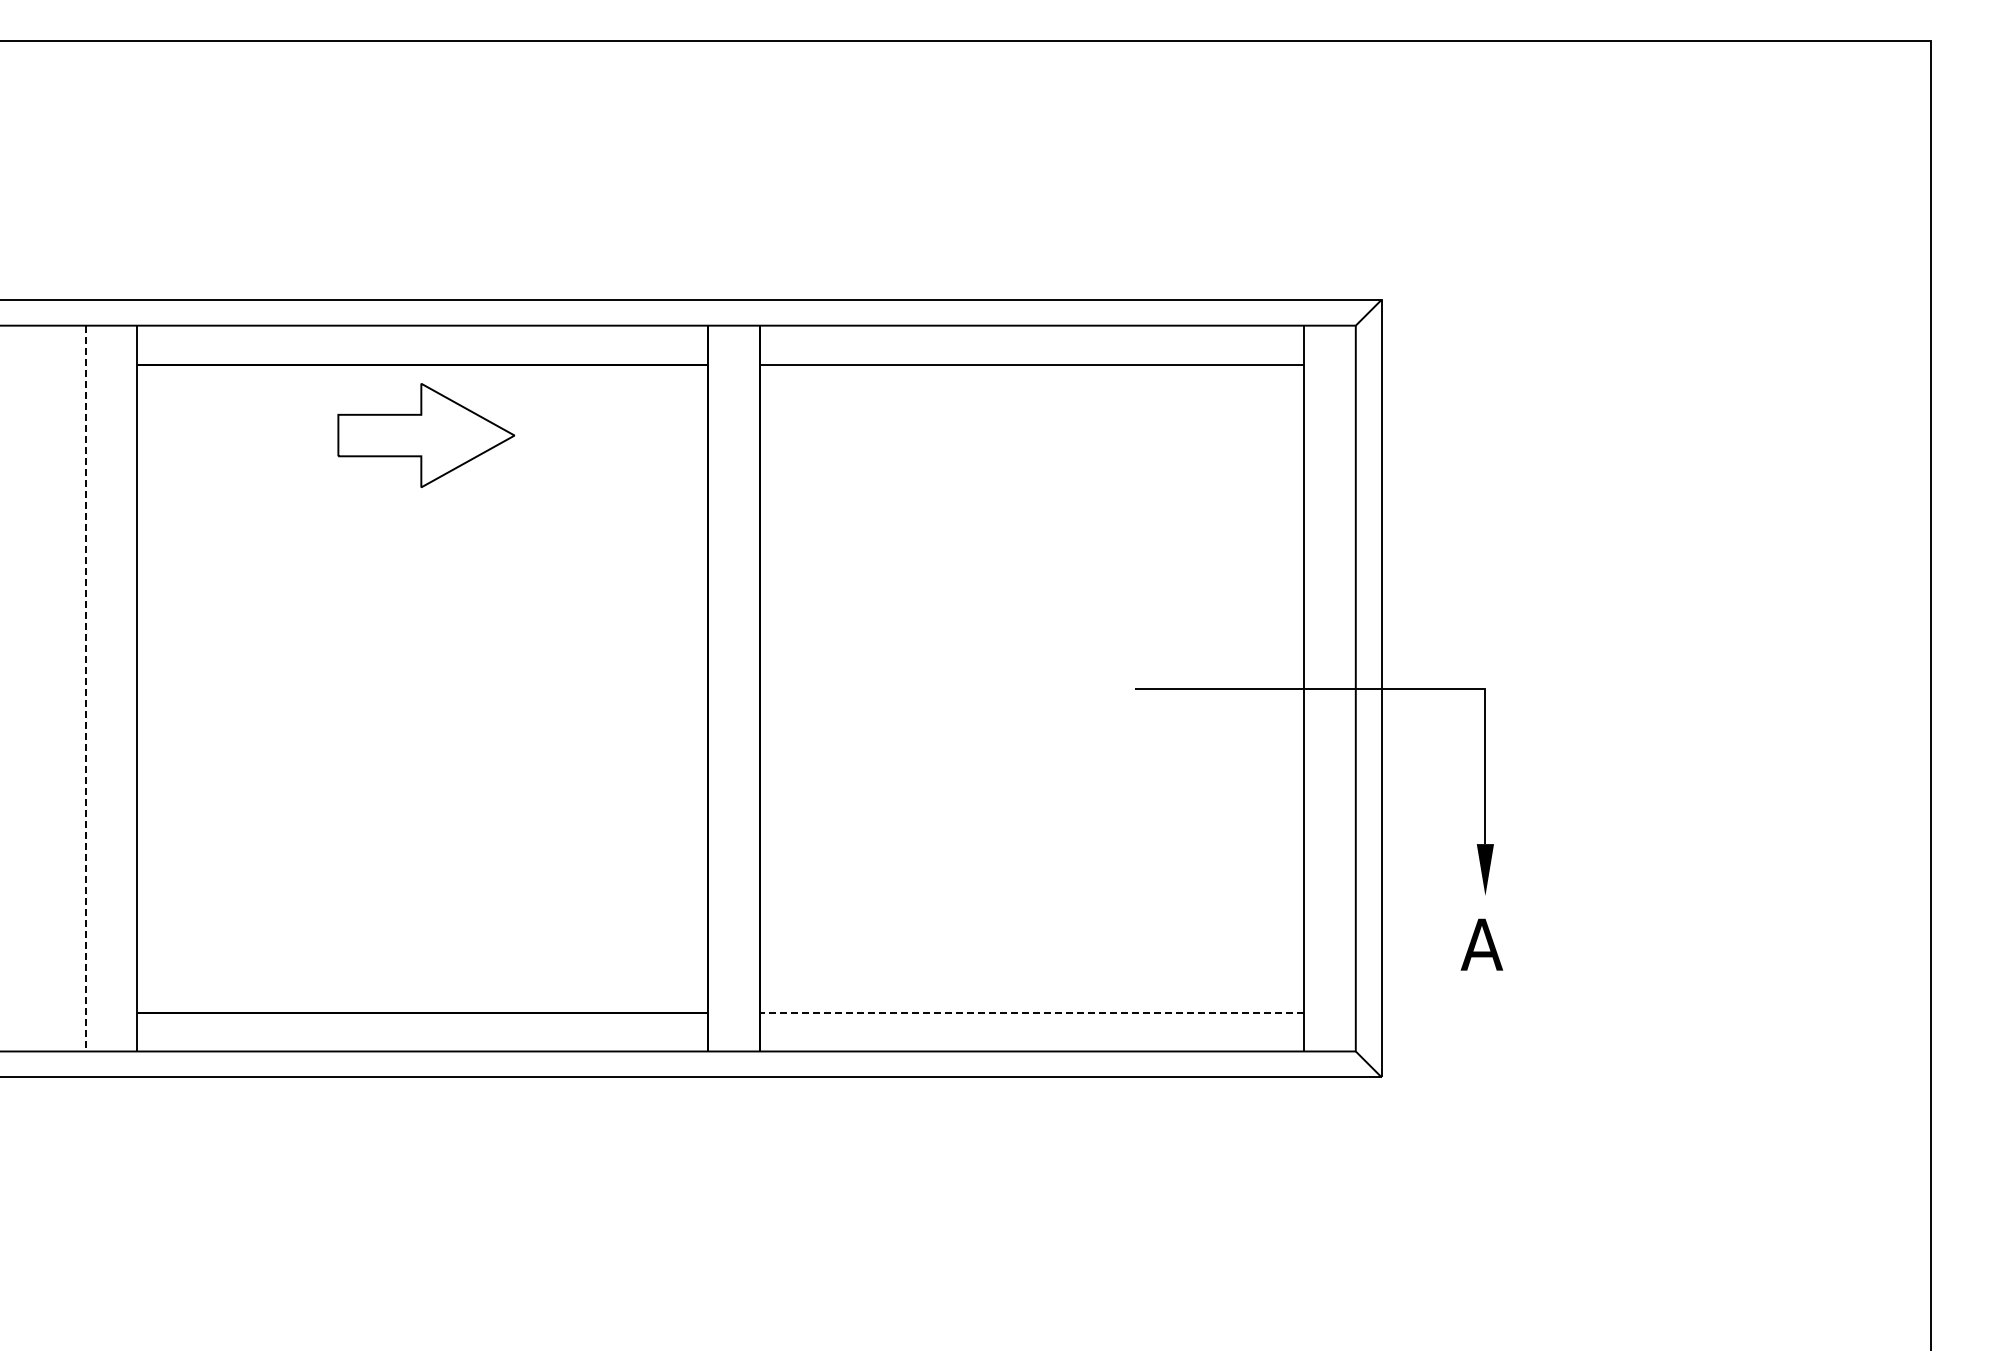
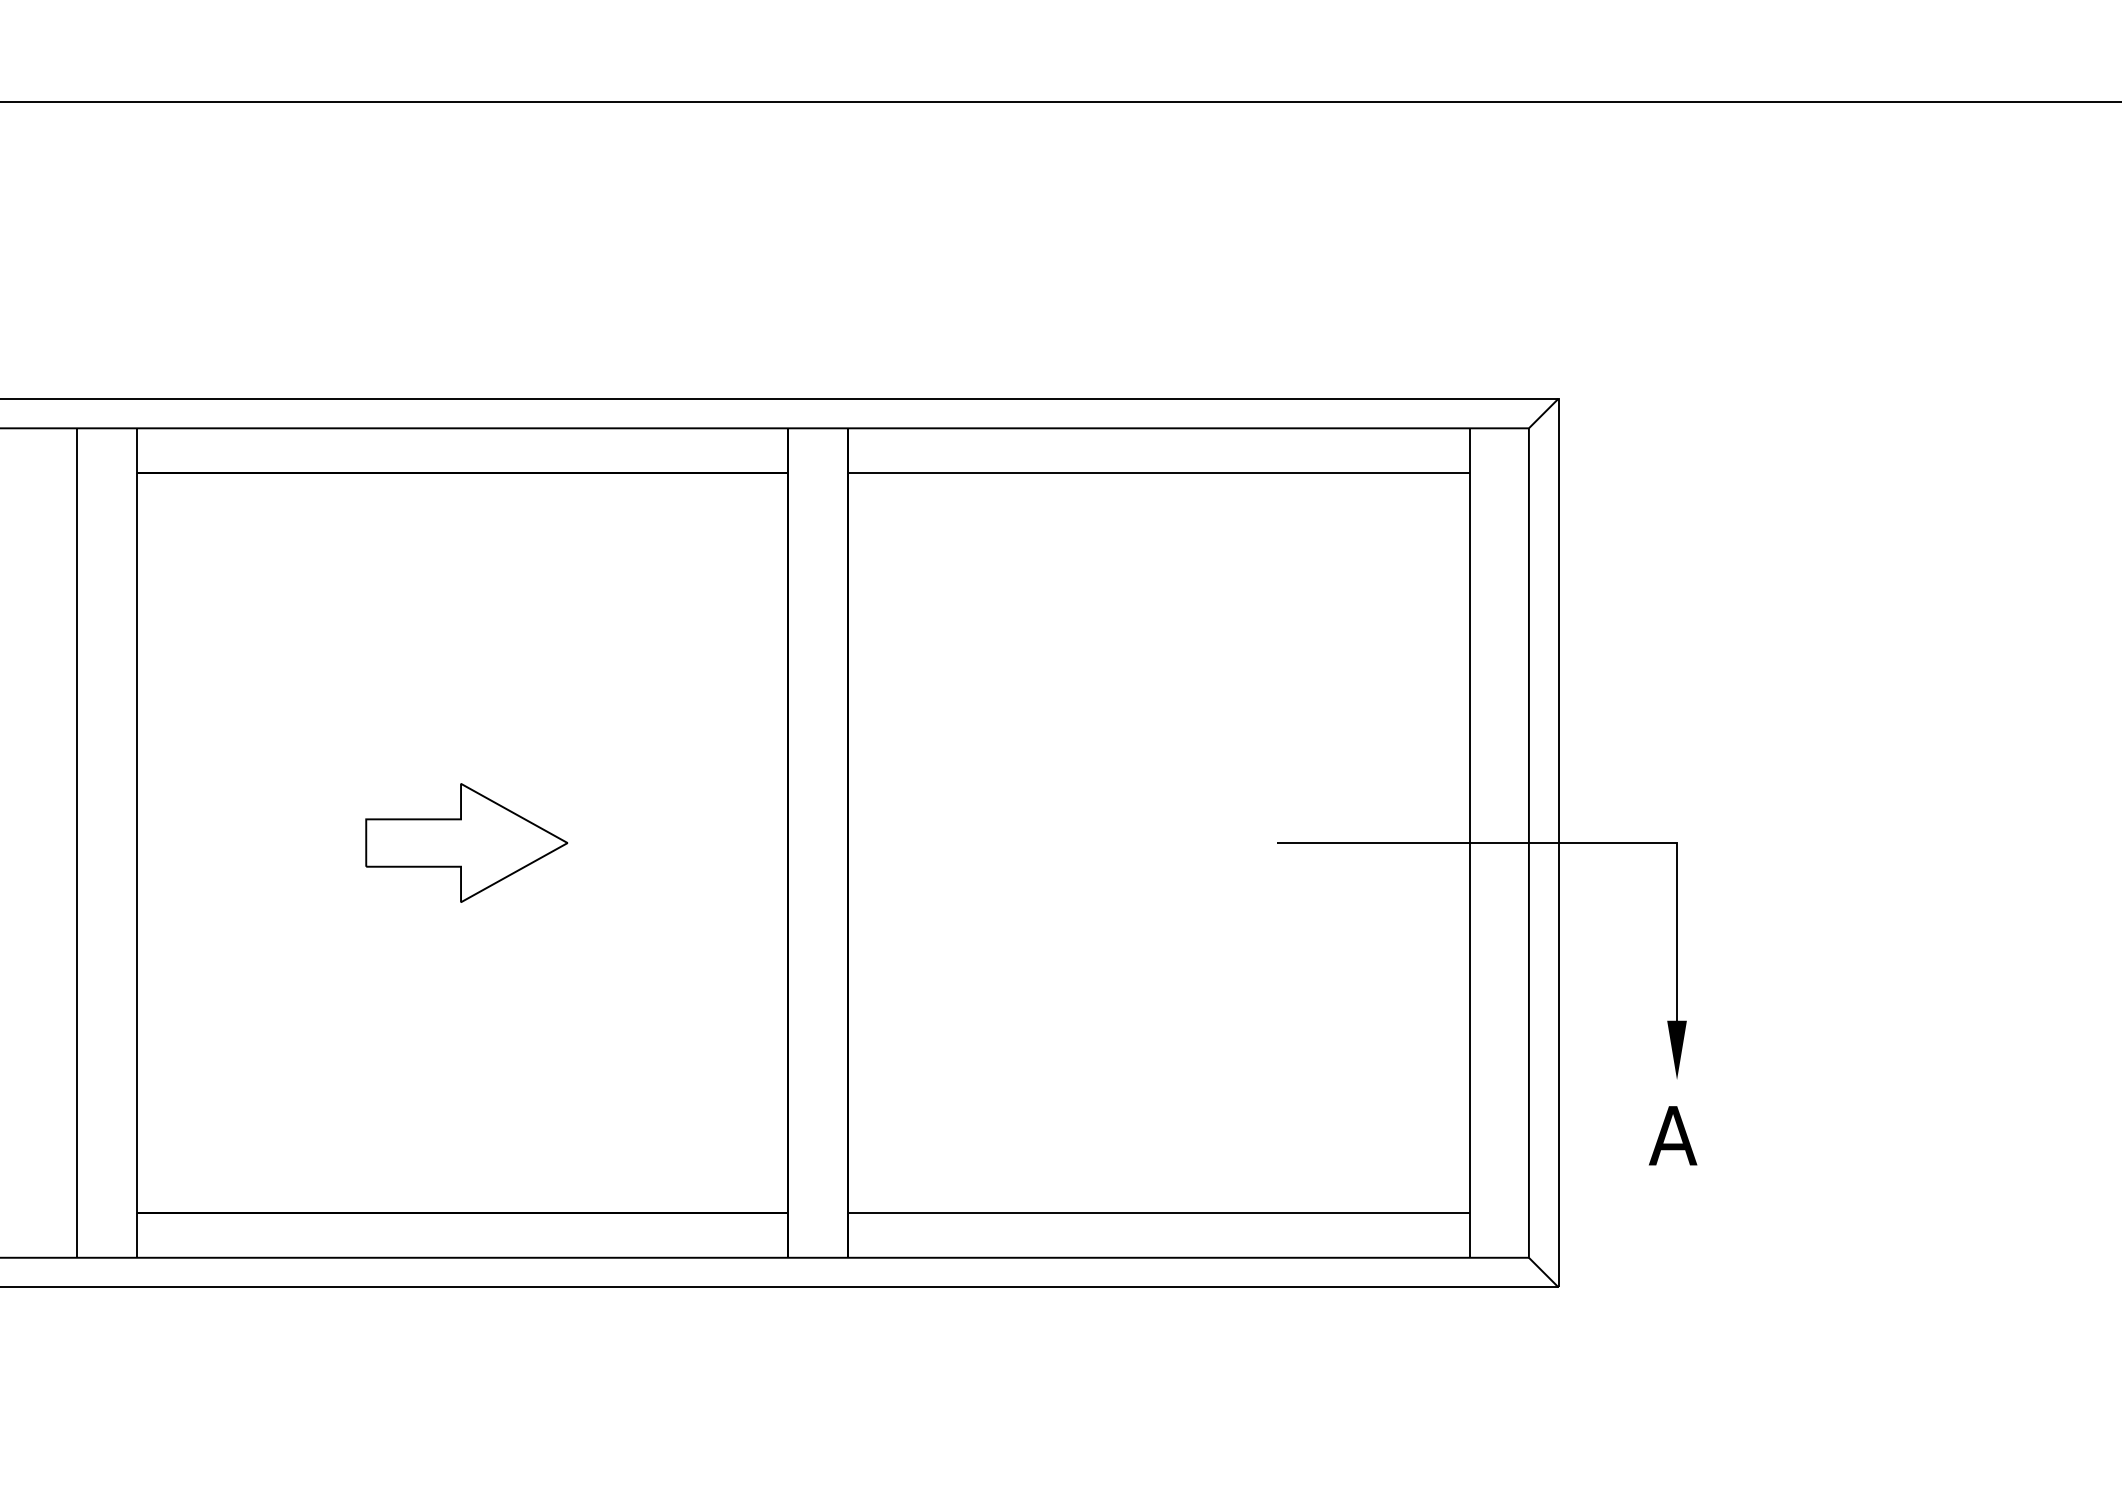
part: (426, 435) -> (466, 842), moved
line: (85, 688) -> (77, 842), dashed -> solid
line: (1031, 1012) -> (1158, 1213), dashed -> solid

